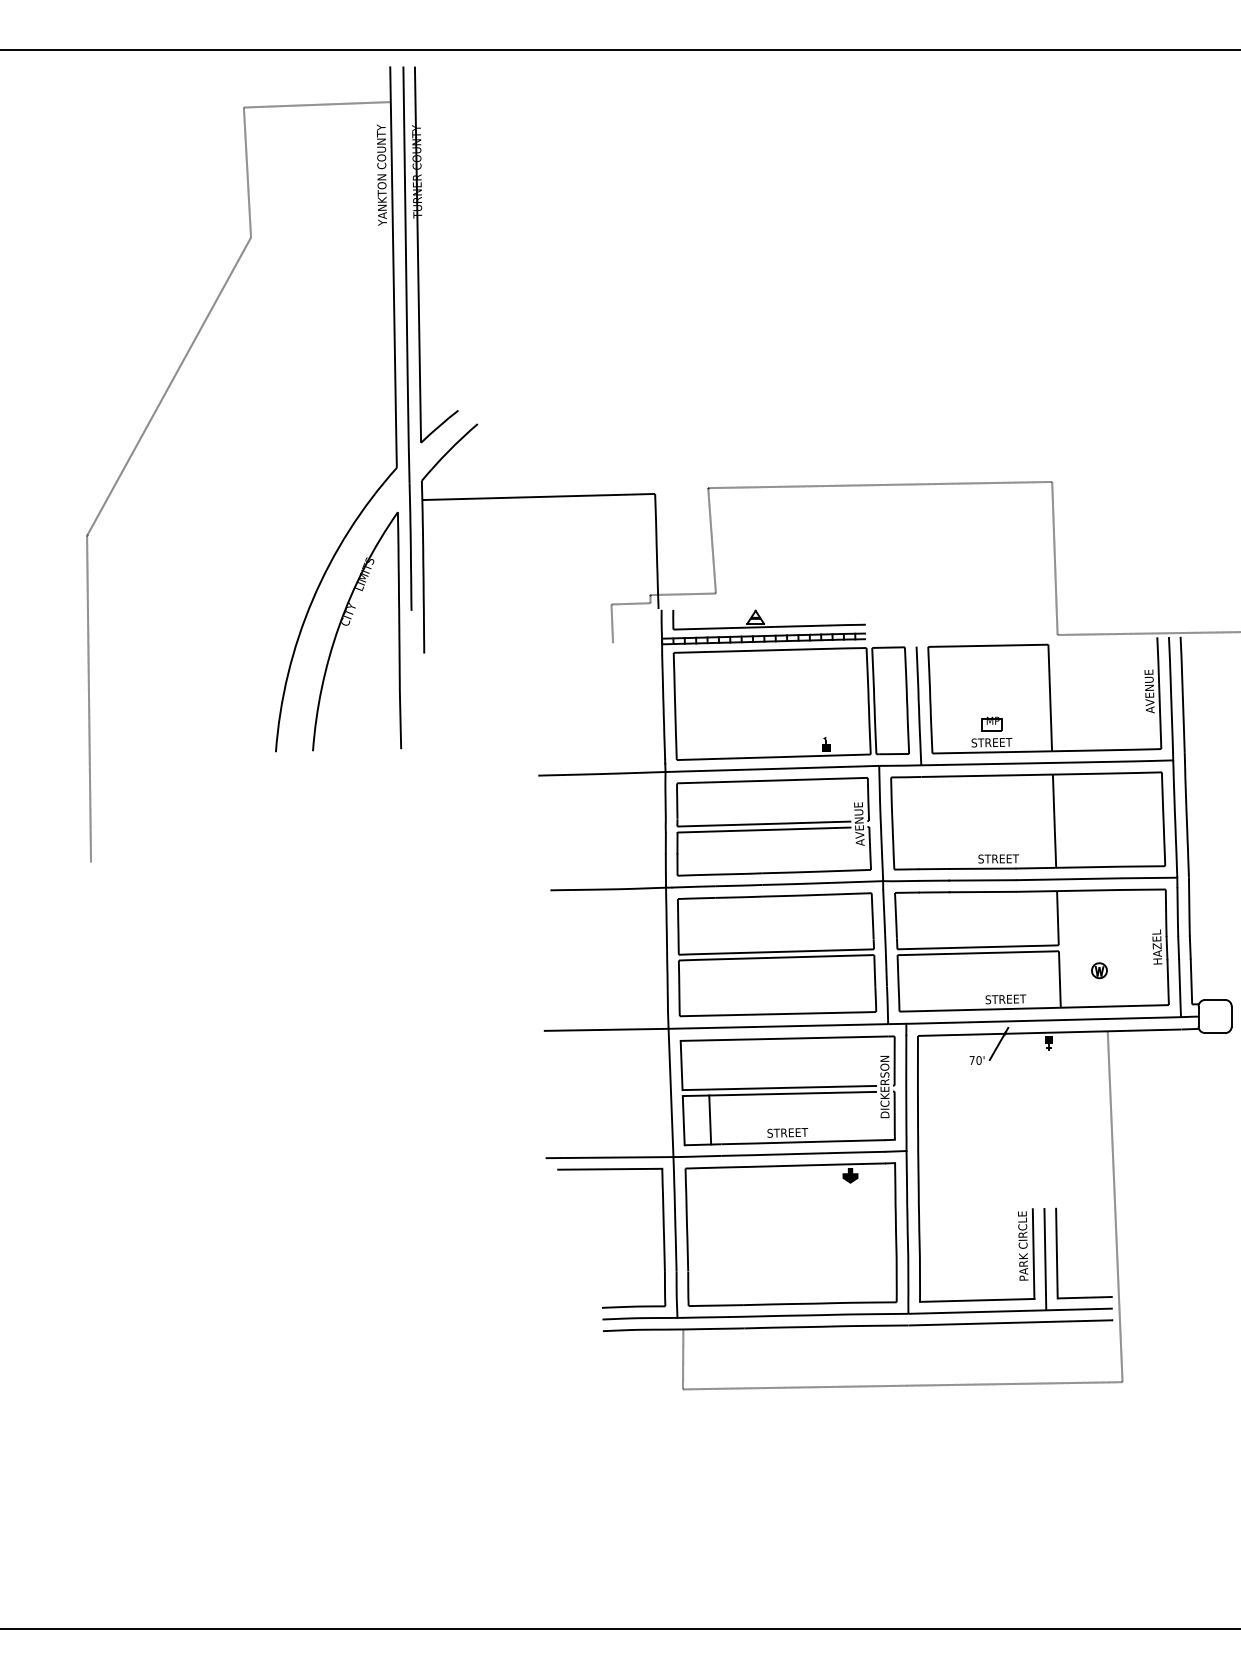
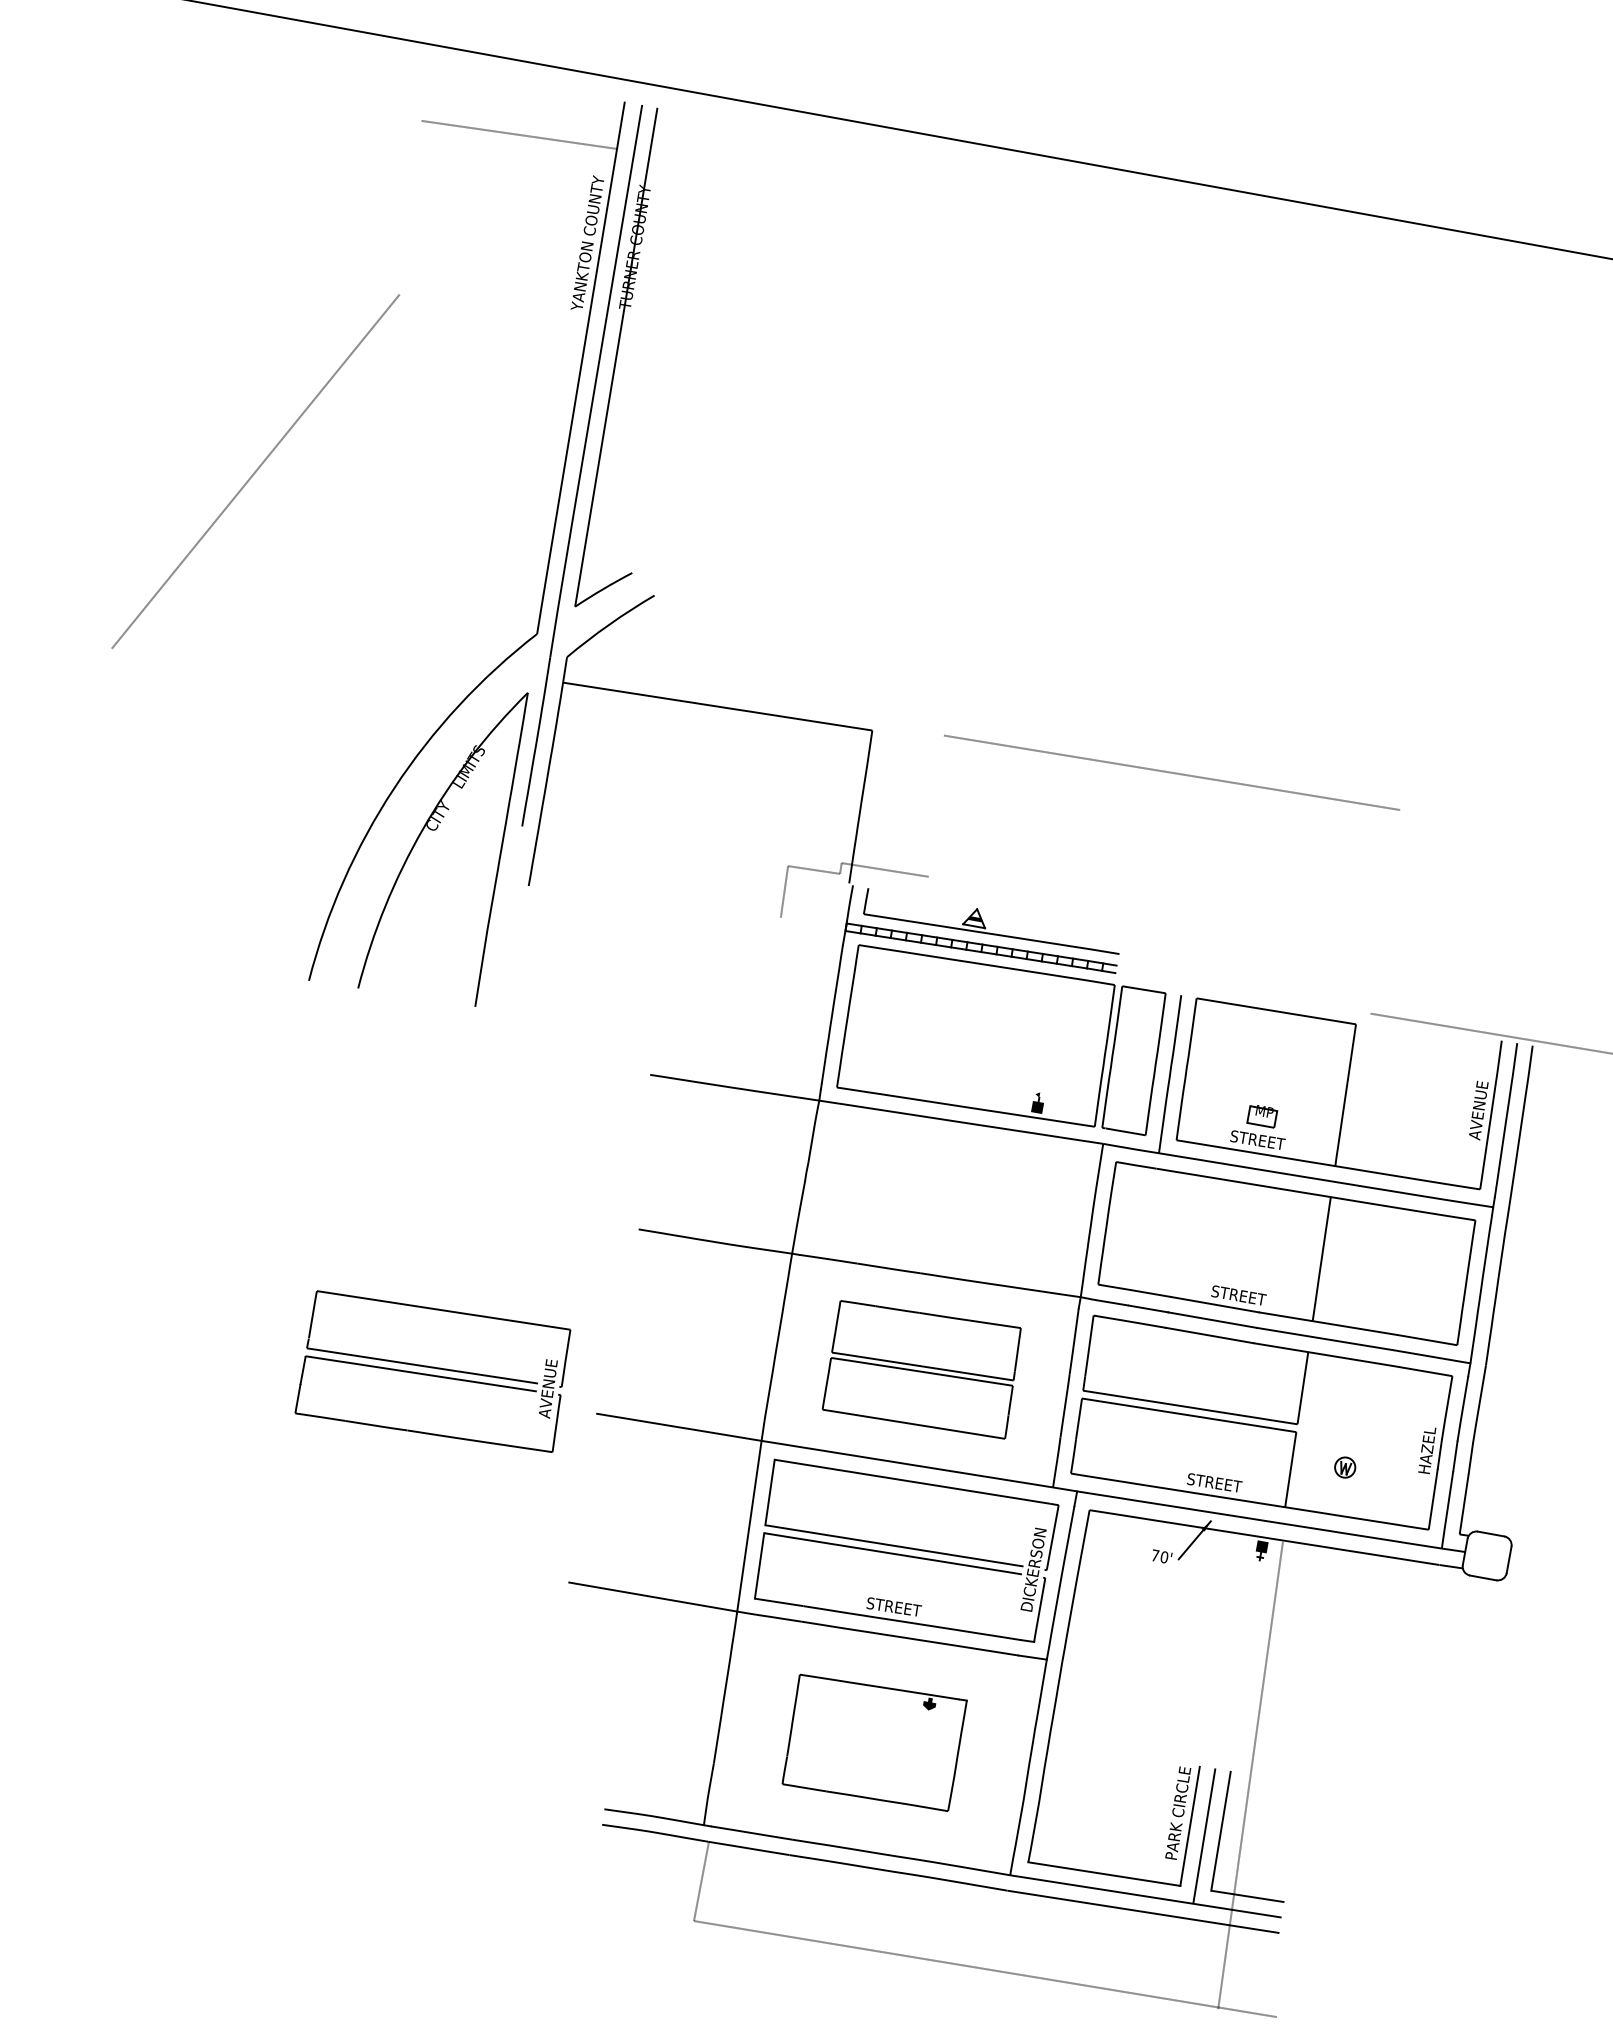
line: (247, 172) -> (410, 207), removed
line: (711, 540) -> (935, 805), removed
line: (1054, 557) -> (1385, 910), removed
line: (89, 698) -> (75, 865), removed
part: (773, 826) -> (434, 1371), moved
part: (777, 954) -> (923, 1368), size x0.7
line: (710, 1119) -> (795, 1570), removed
line: (1114, 1206) -> (1249, 1774), moved
part: (662, 1228) -> (705, 1703), removed
part: (790, 1234) -> (873, 1742), size x0.6

